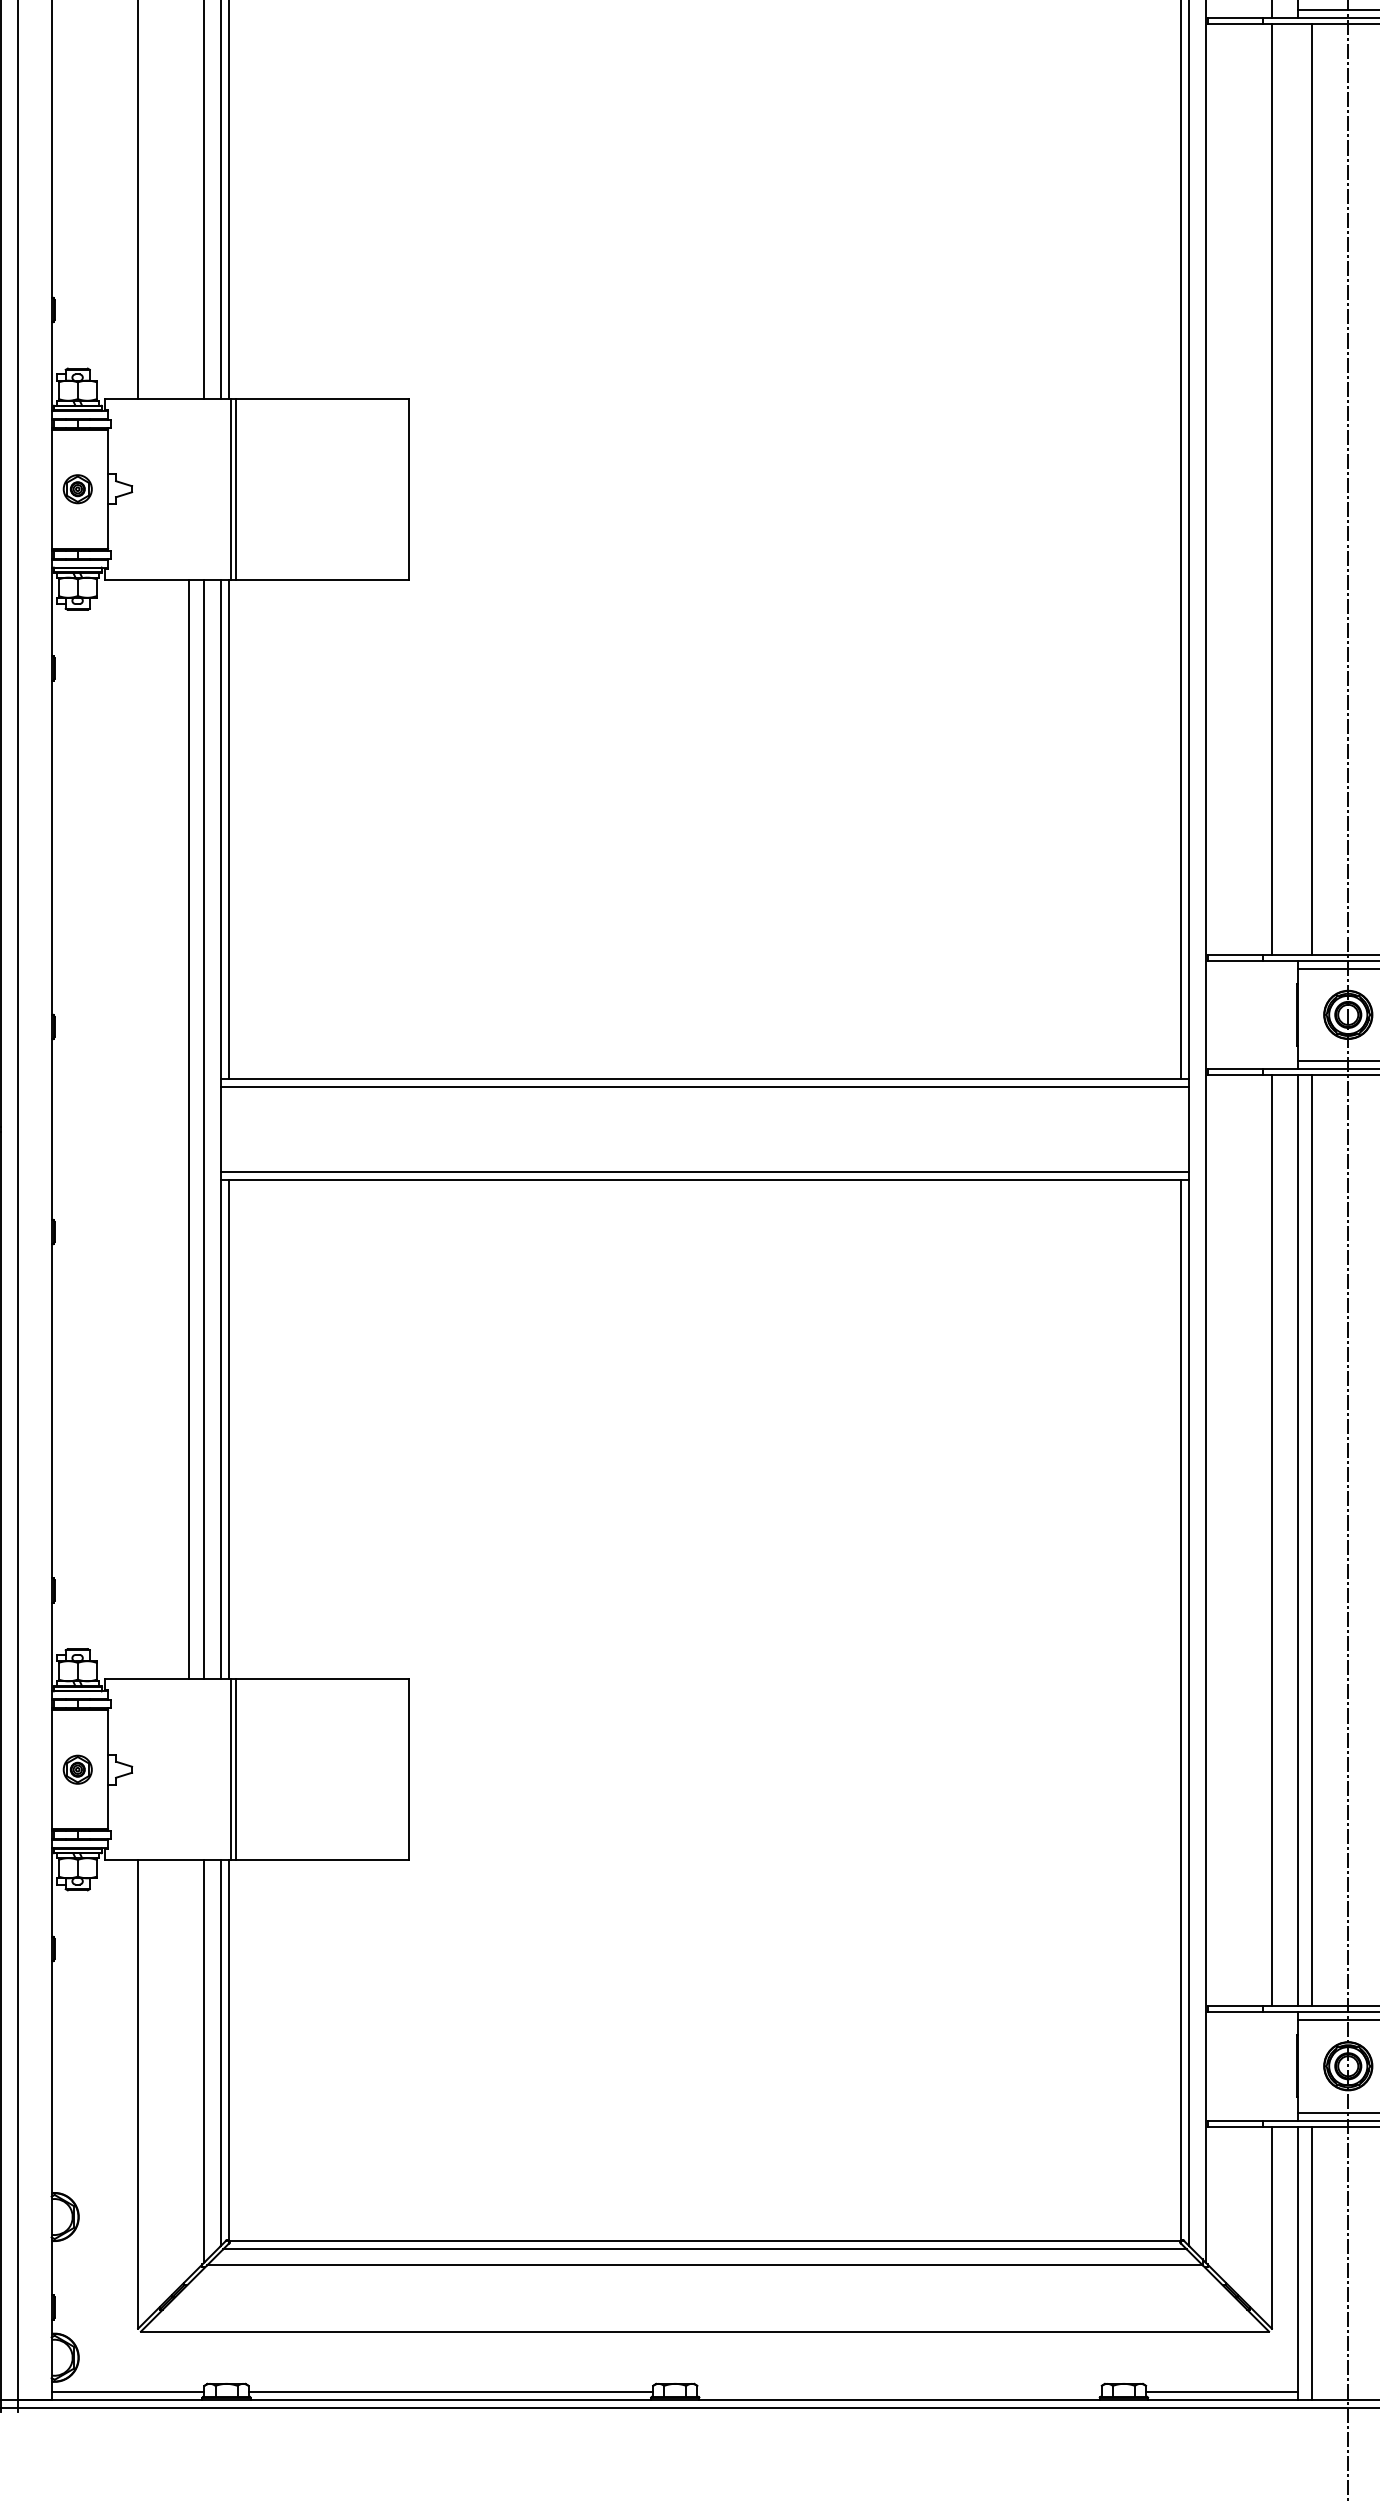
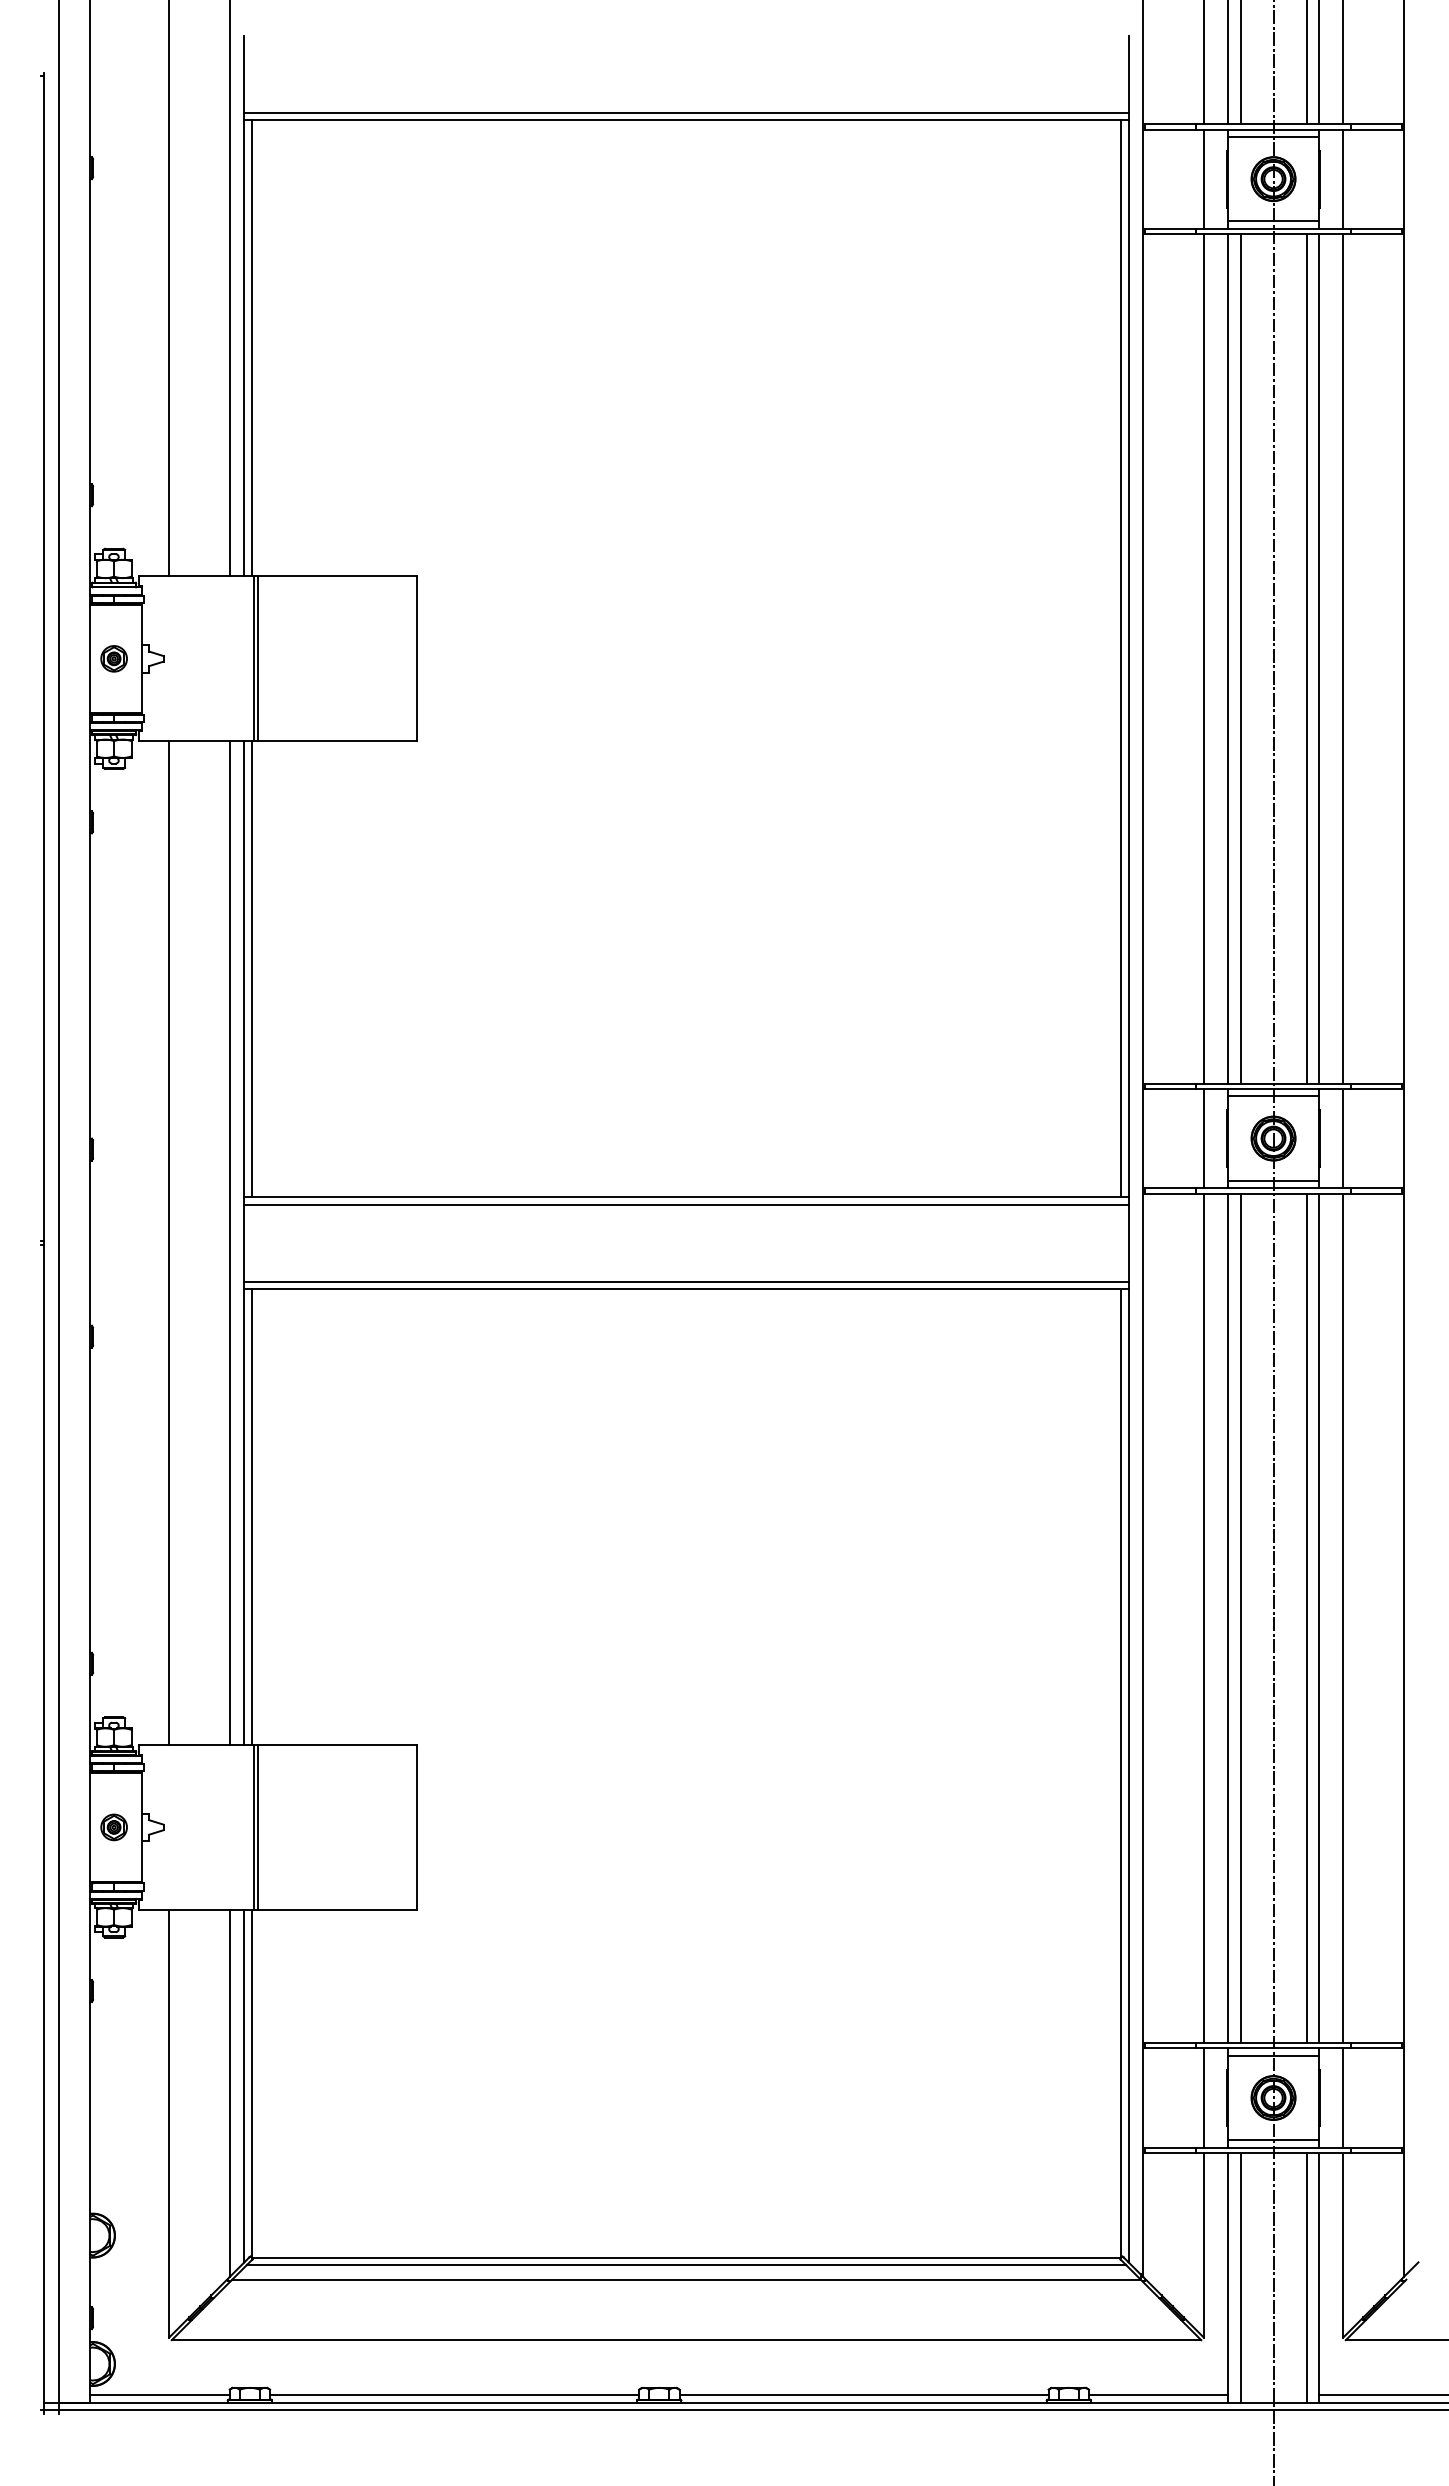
line: (1297, 488) -> (1227, 658), added
line: (1271, 1014) -> (1203, 1138), added
line: (188, 1128) -> (169, 1242), moved
line: (1271, 2065) -> (1203, 2097), added
line: (898, 2392) -> (863, 2395), added

